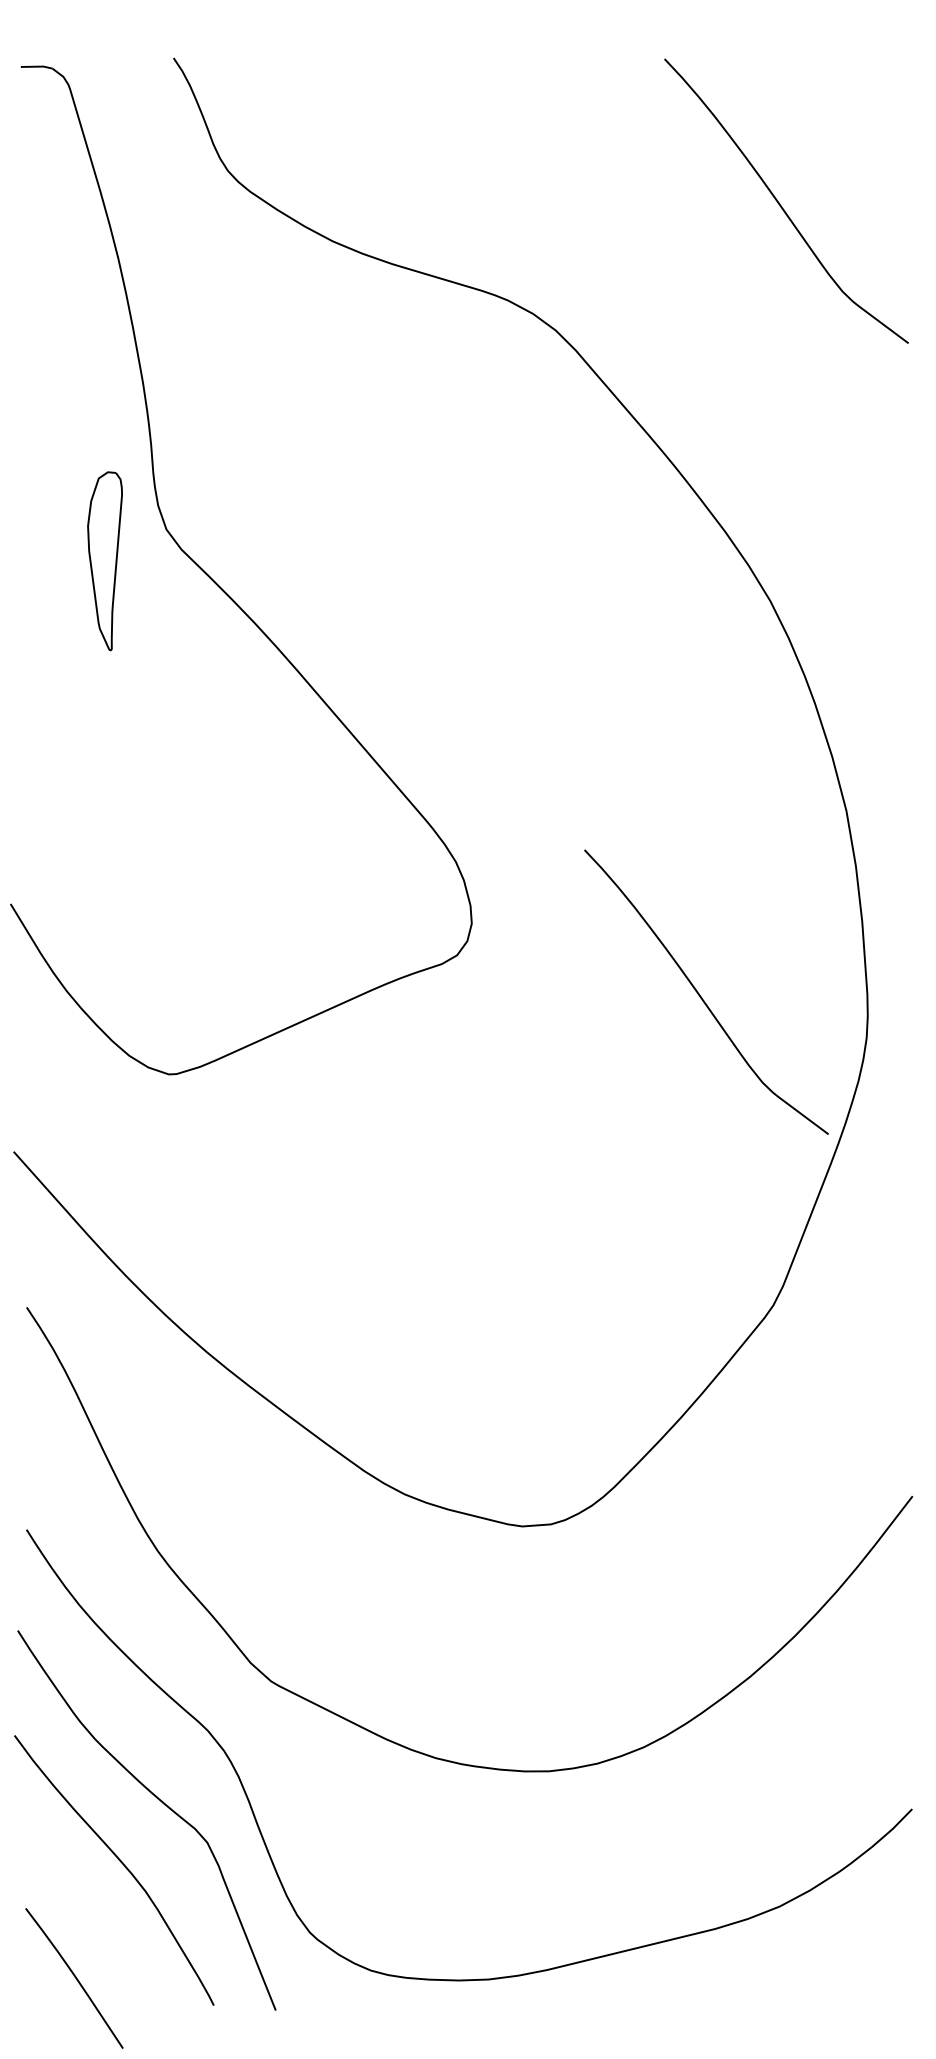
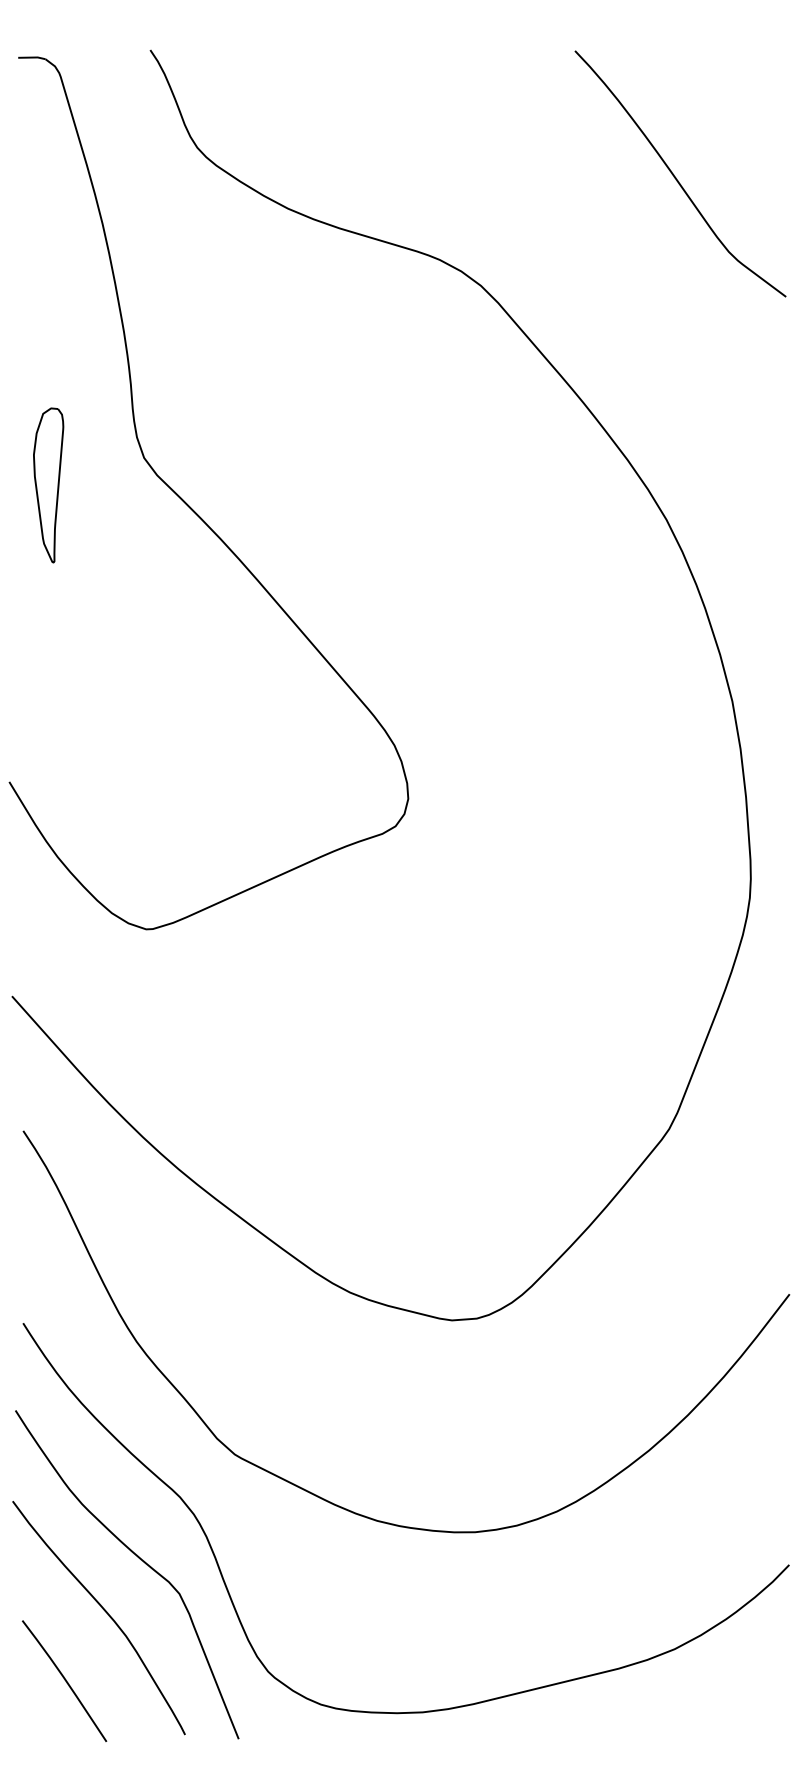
part: (104, 561) -> (48, 485), moved
curve: (700, 994) -> (606, 860), removed
curve: (74, 1977) -> (64, 1680), moved

